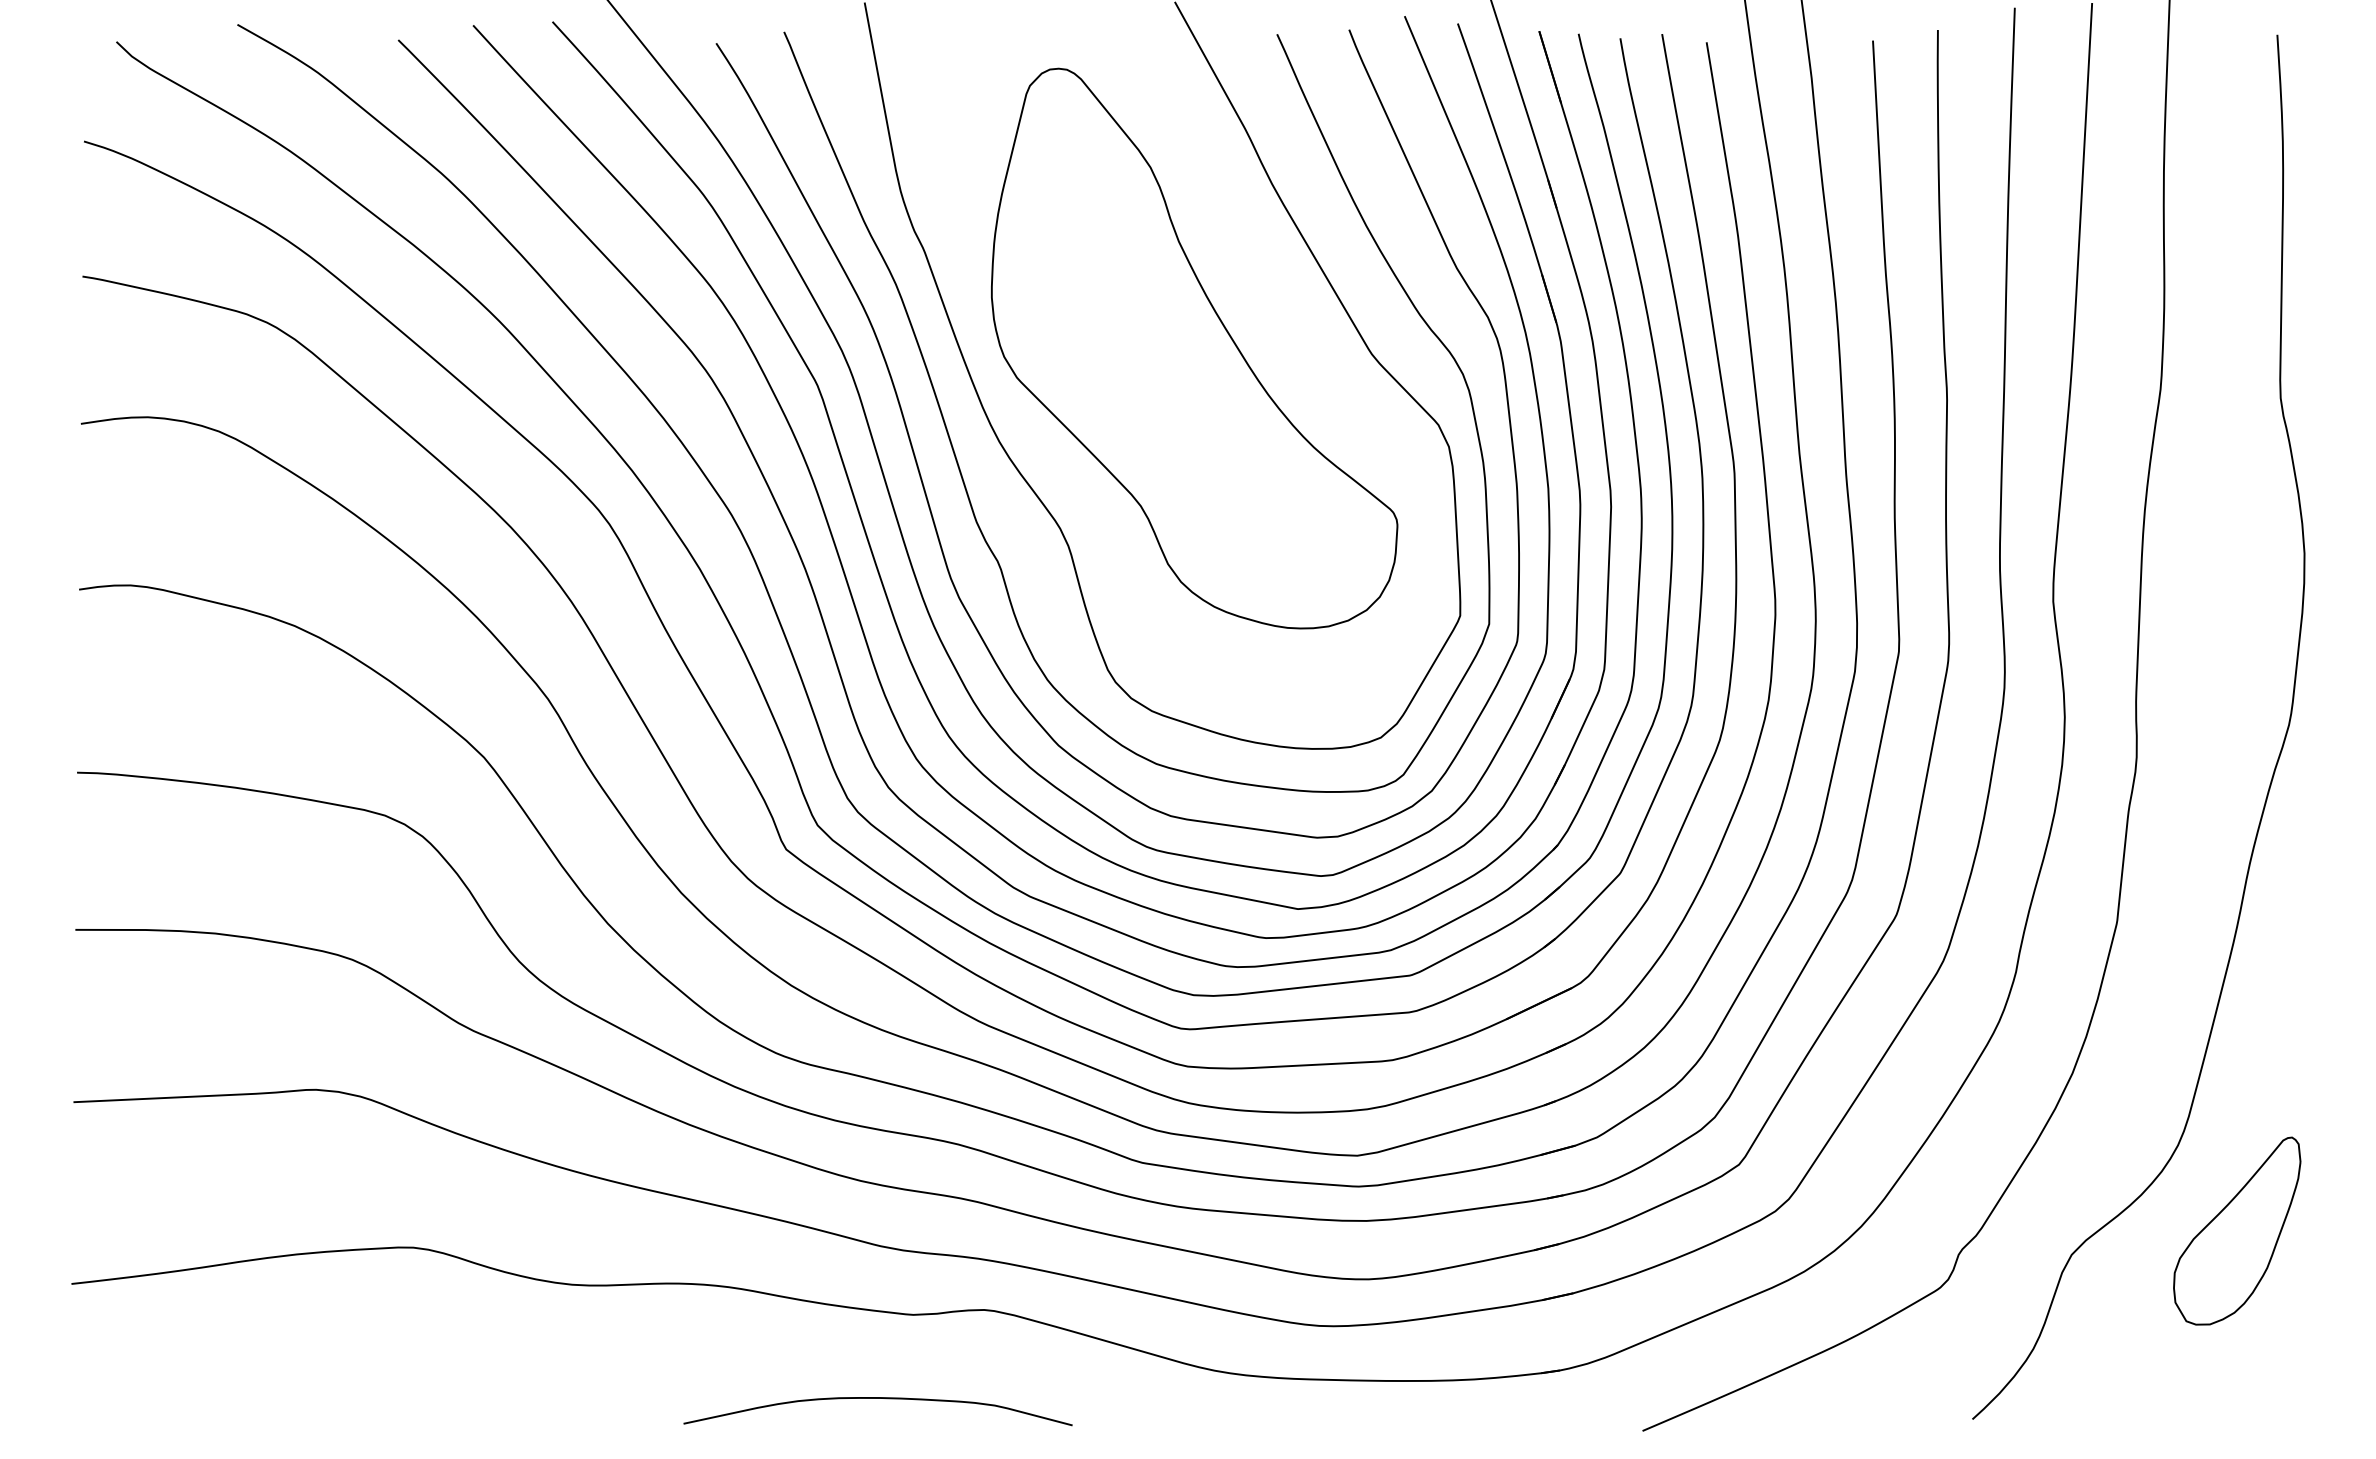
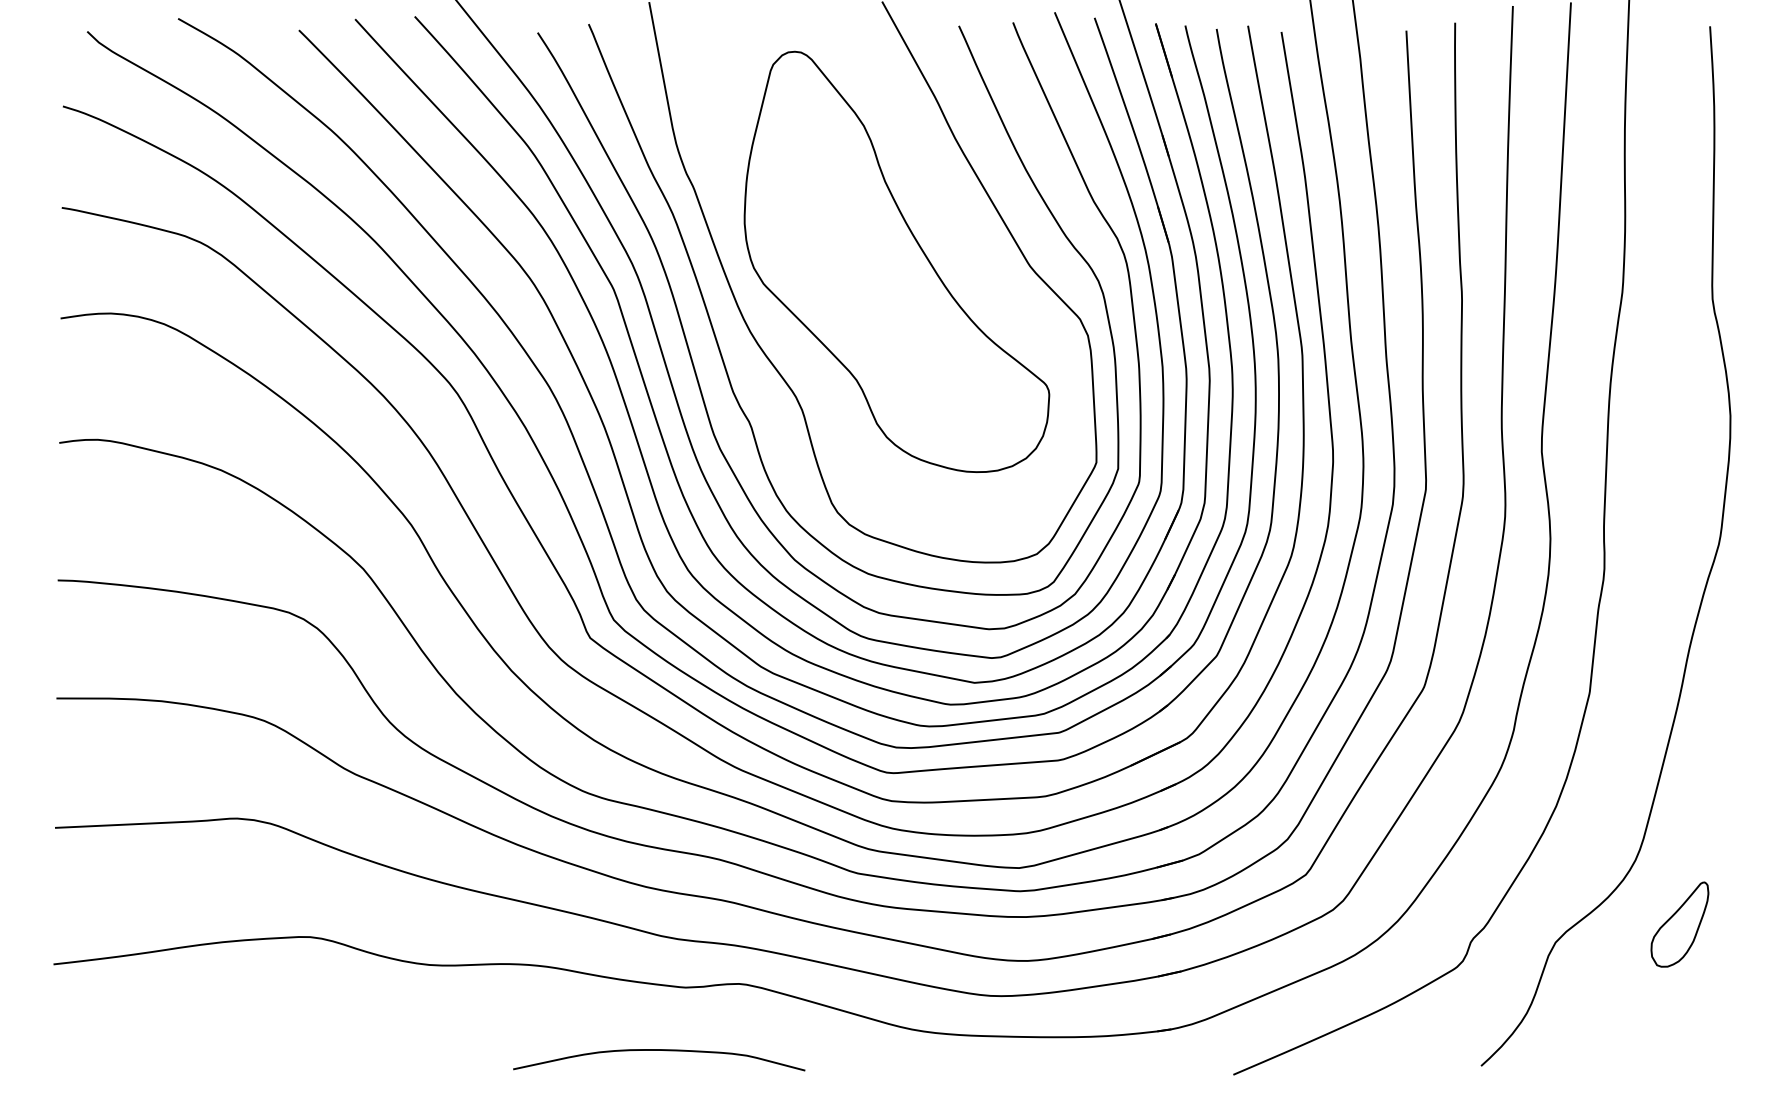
part: (2236, 1230) -> (1679, 924), size x0.6

